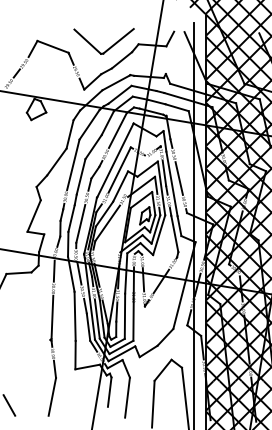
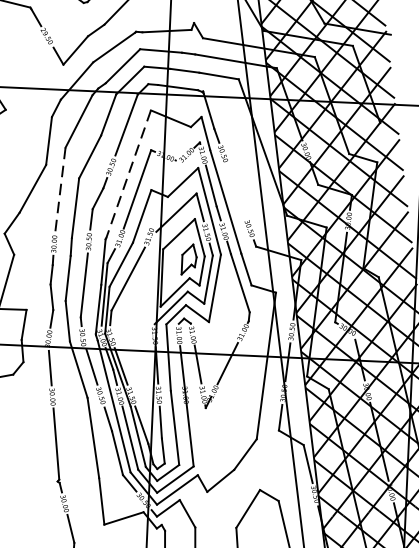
line: (115, 160) -> (128, 174), solid -> dashed
line: (73, 164) -> (60, 189), solid -> dashed
line: (178, 178) -> (235, 191), removed

